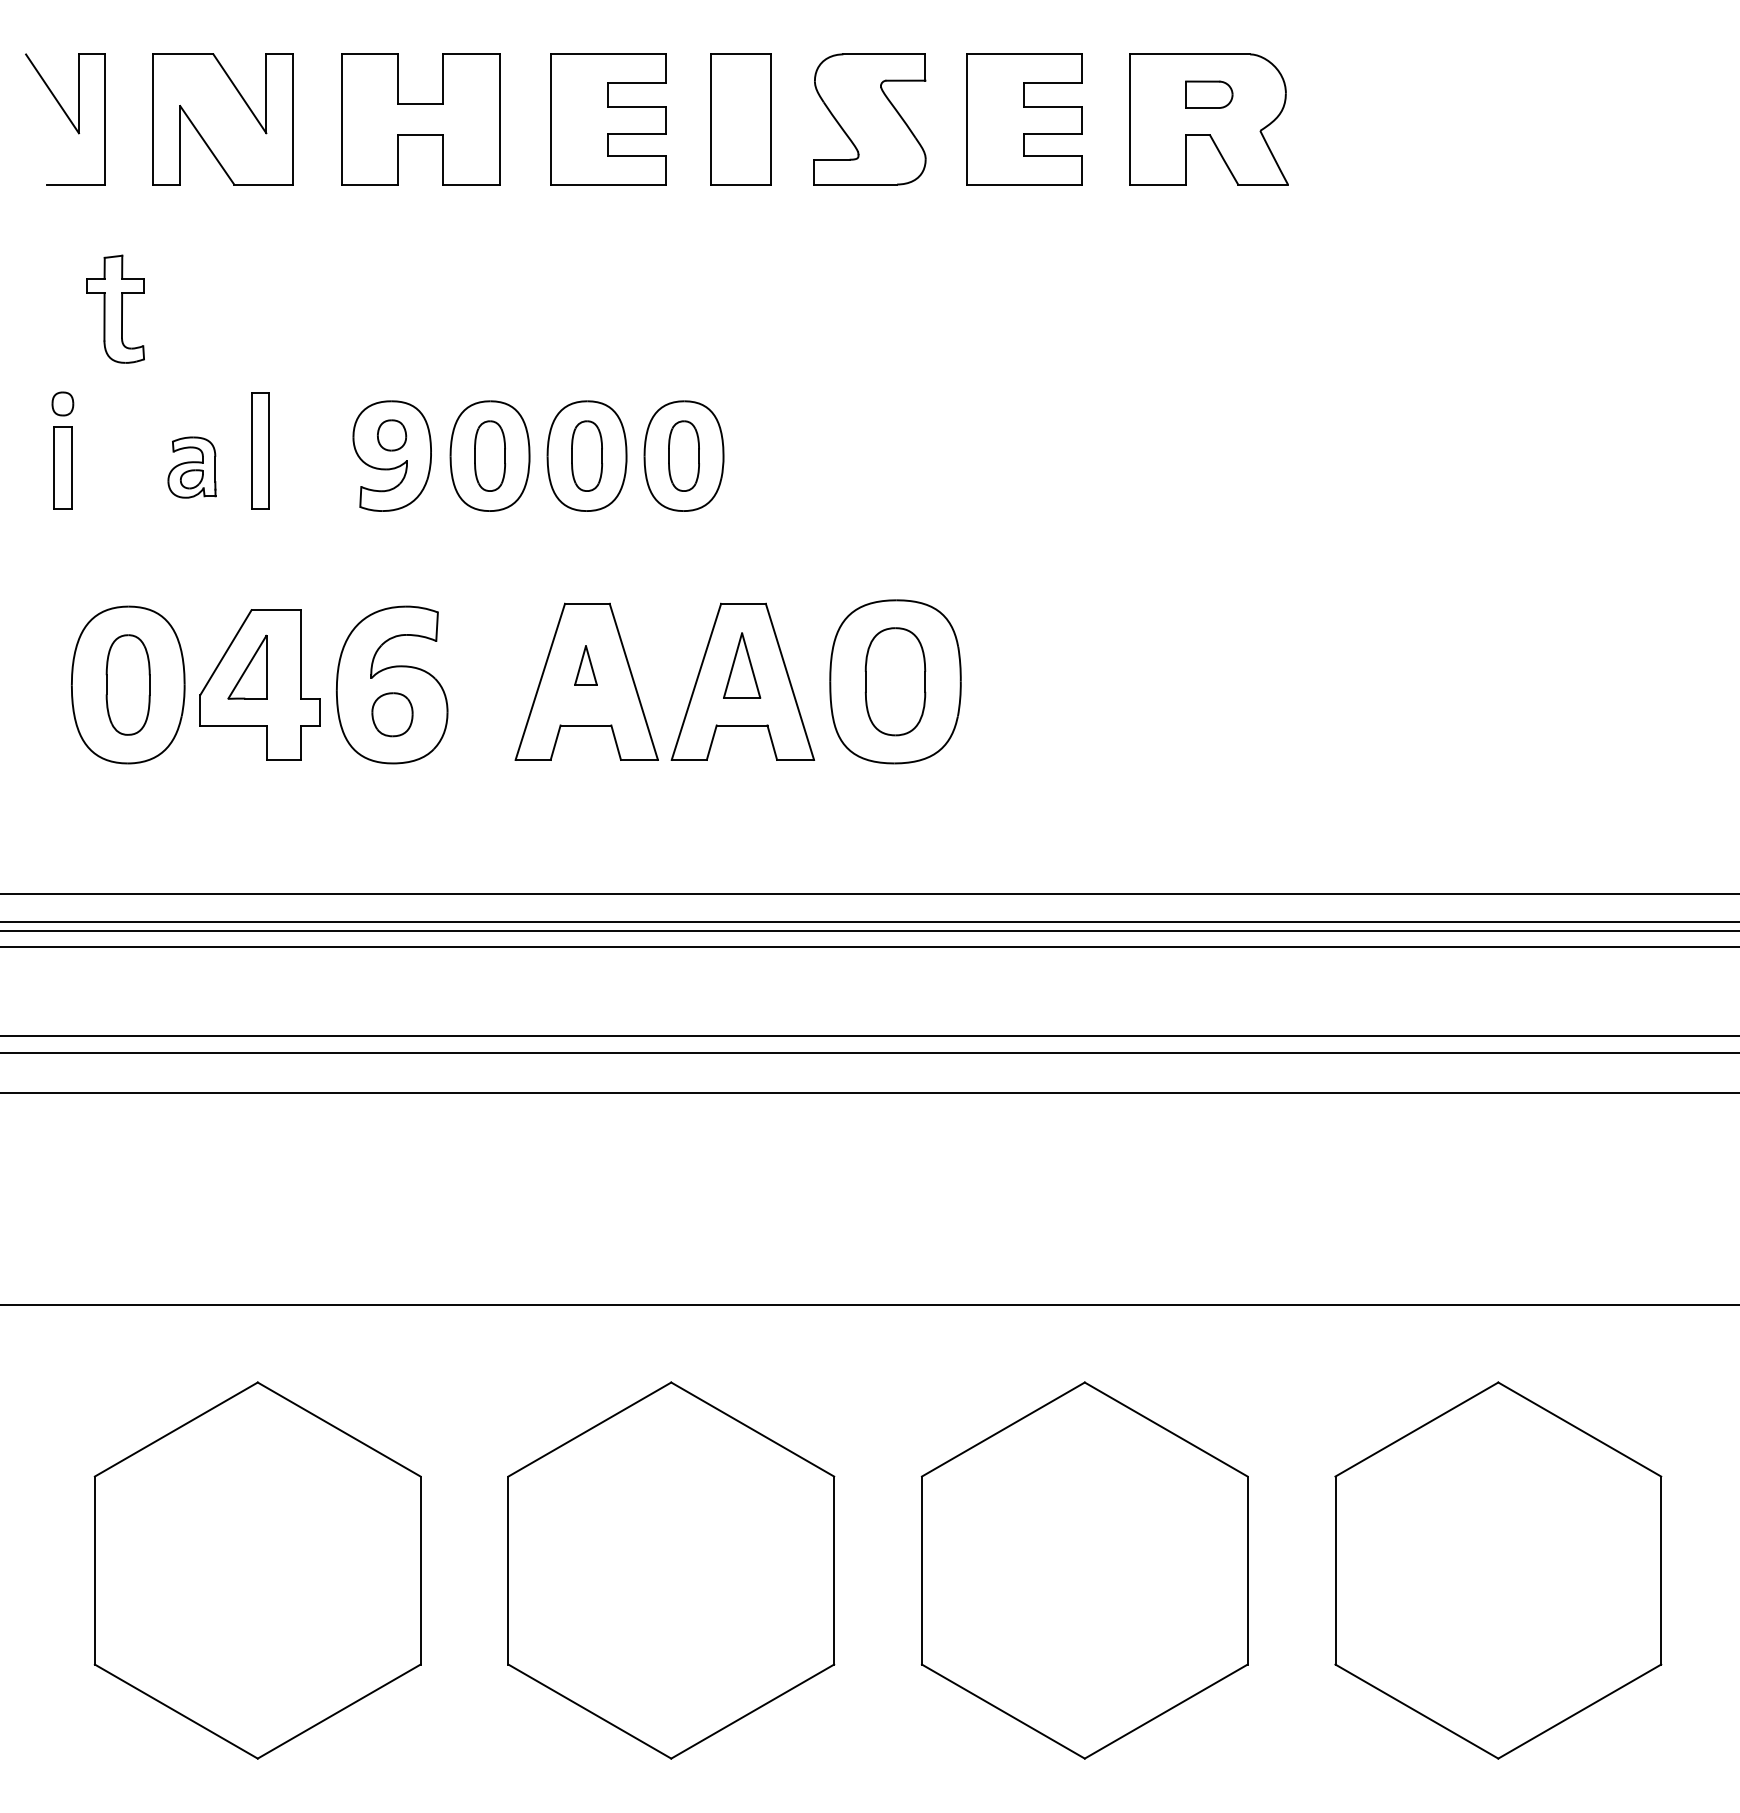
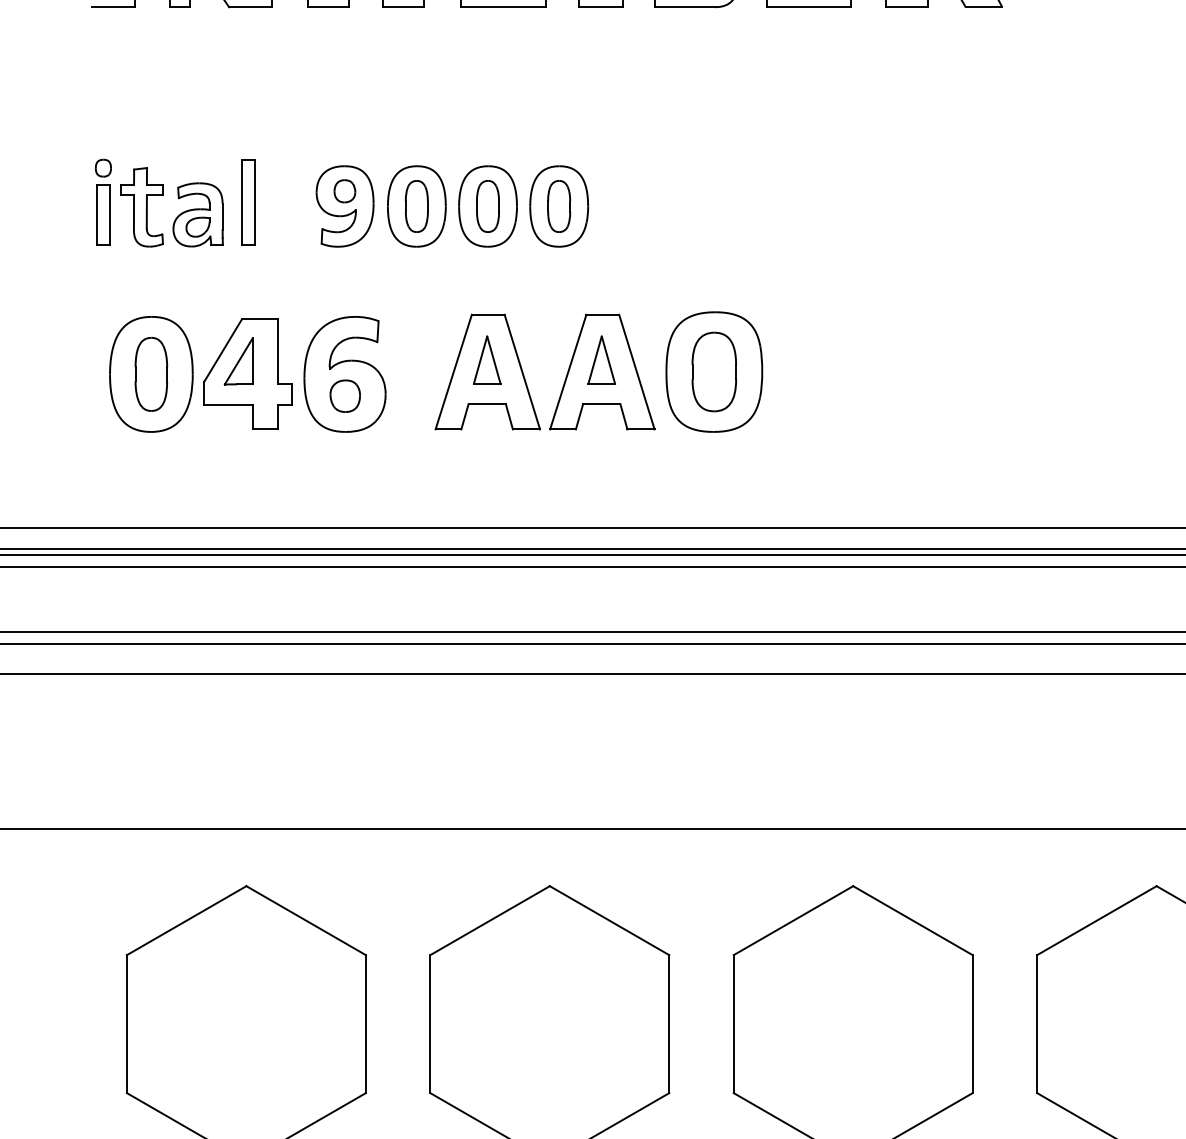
part: (115, 308) -> (142, 206), moved
part: (191, 467) -> (197, 214), size x1.43
part: (585, 665) -> (486, 360), size x1.67

